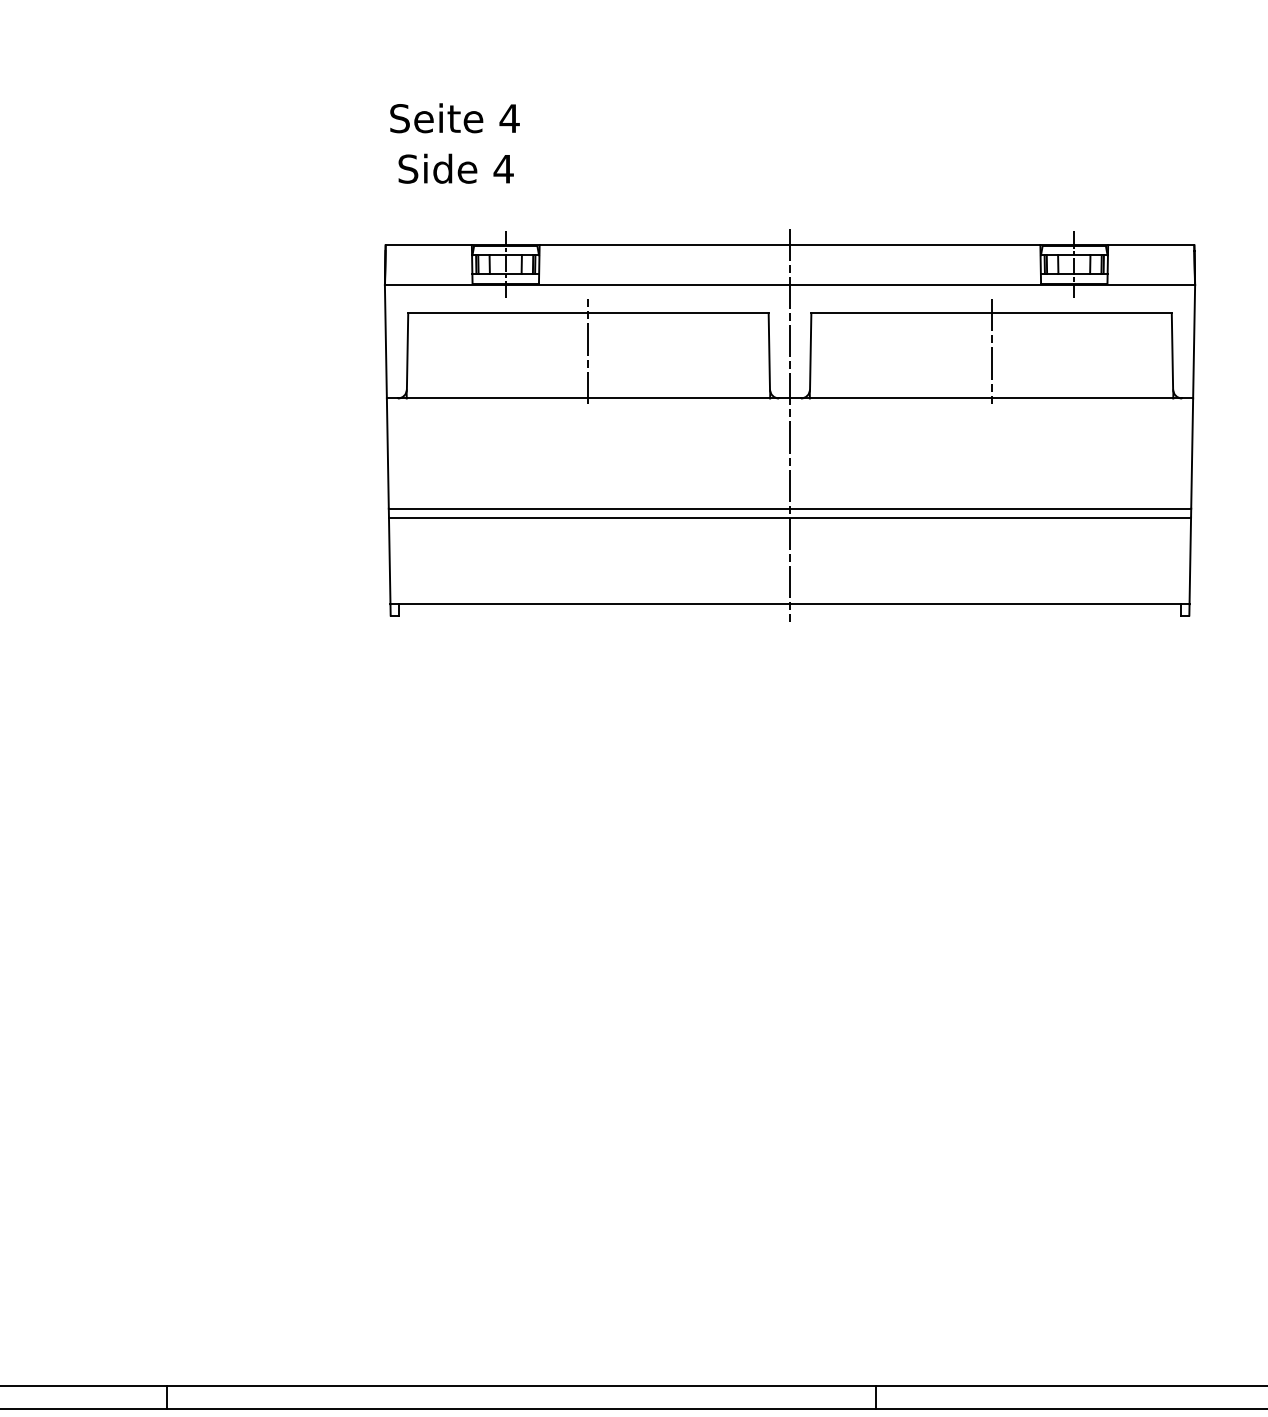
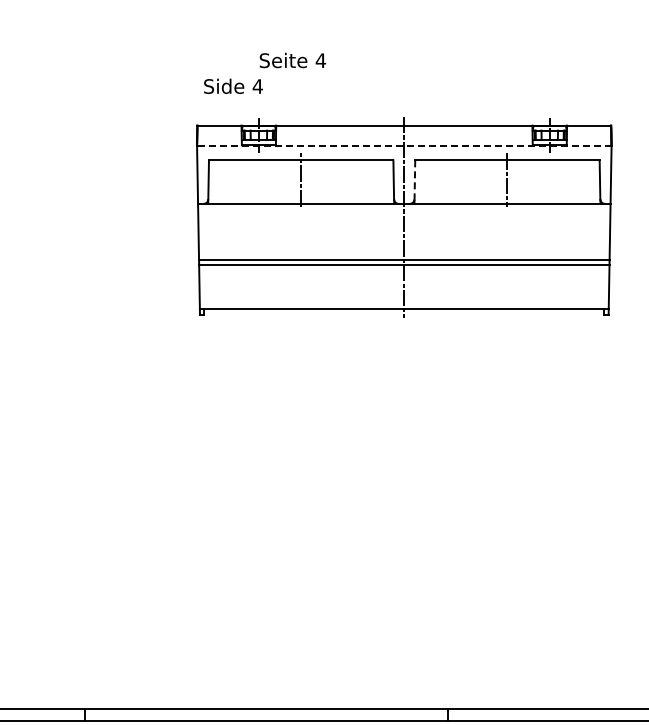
text: (454, 118) -> (292, 60), moved
line: (788, 284) -> (403, 145), solid -> dashed
line: (809, 352) -> (414, 180), solid -> dashed

